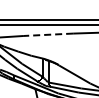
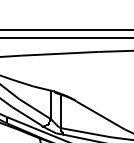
line: (48, 34) -> (60, 53), dashed -> solid

